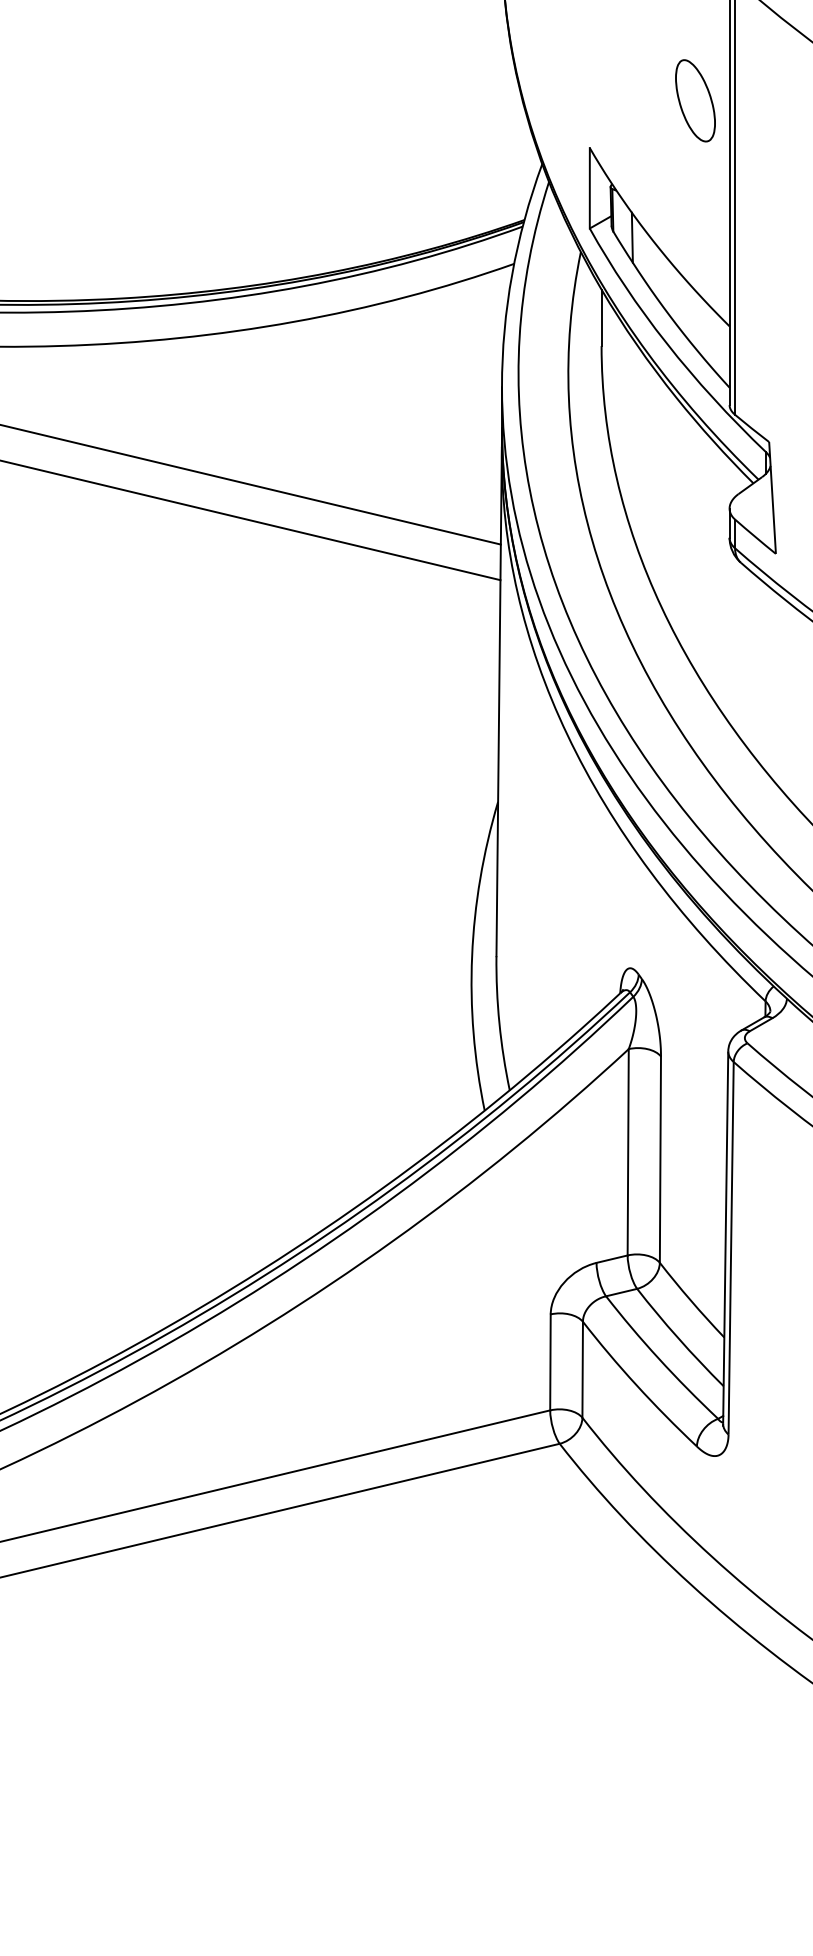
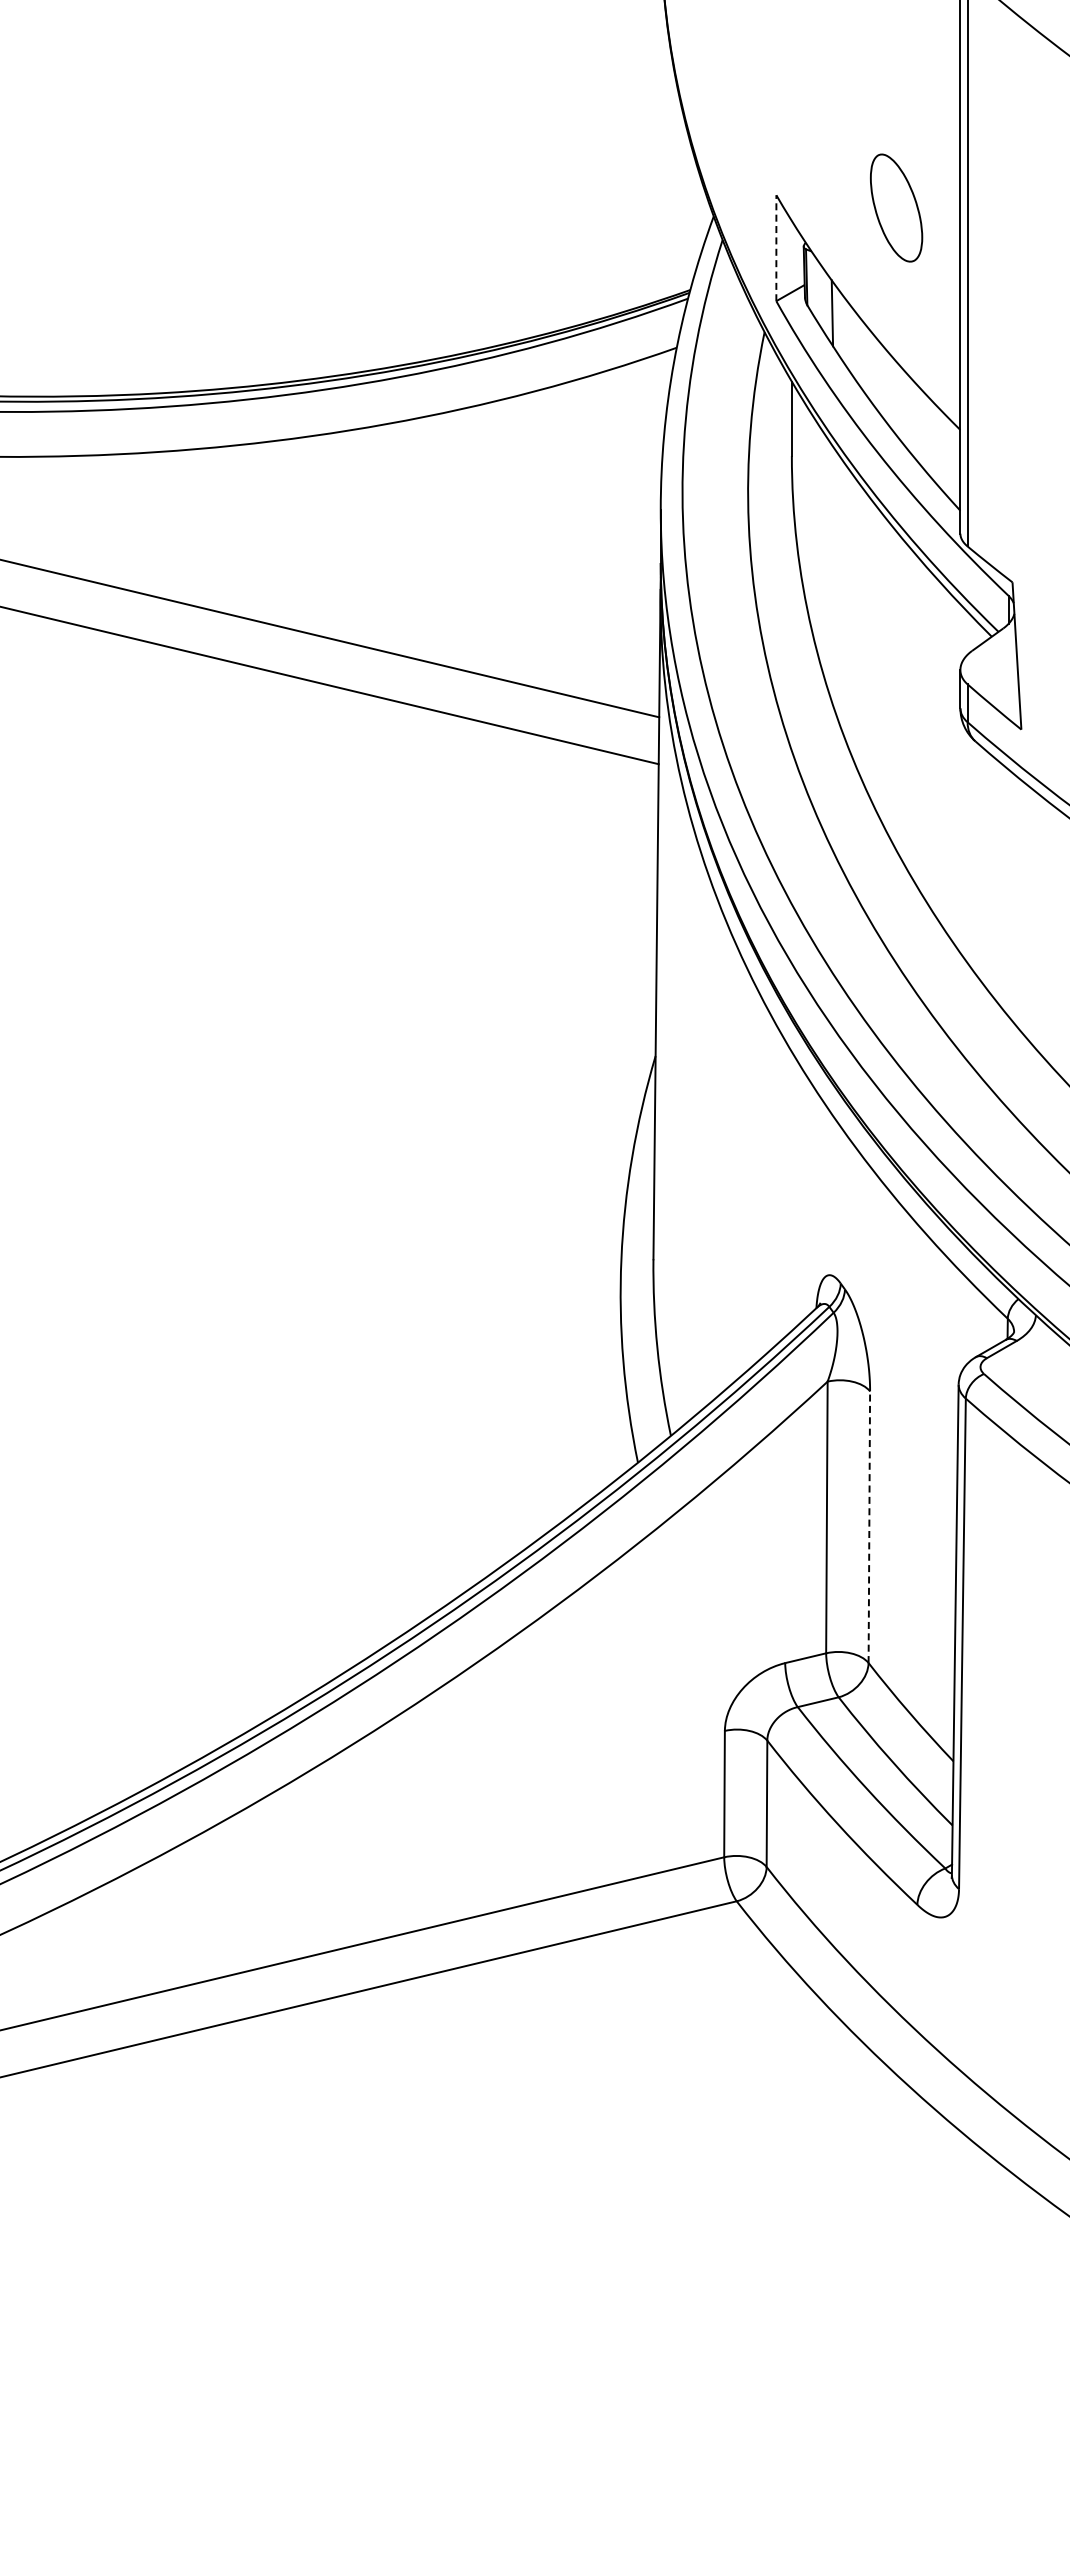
part: (695, 100) -> (896, 207), moved
line: (589, 187) -> (776, 247), solid -> dashed
line: (660, 1159) -> (869, 1527), solid -> dashed

